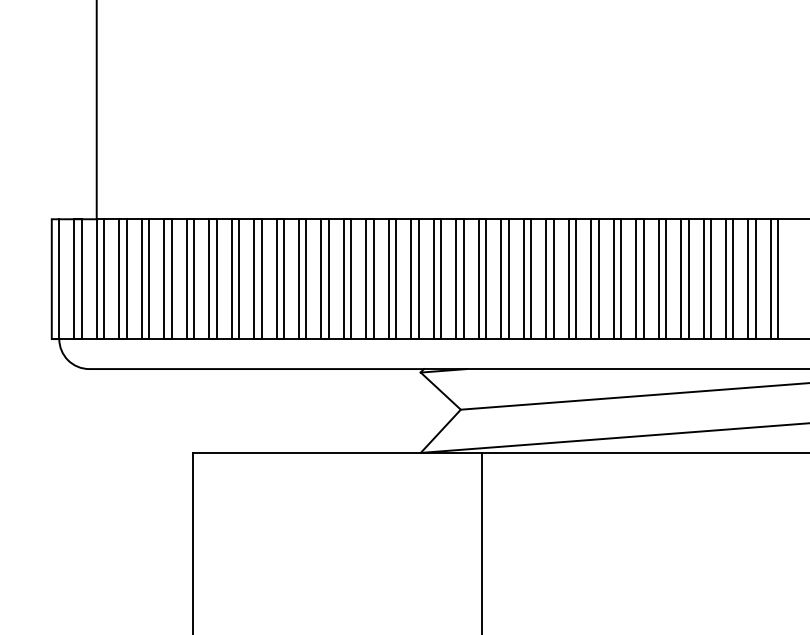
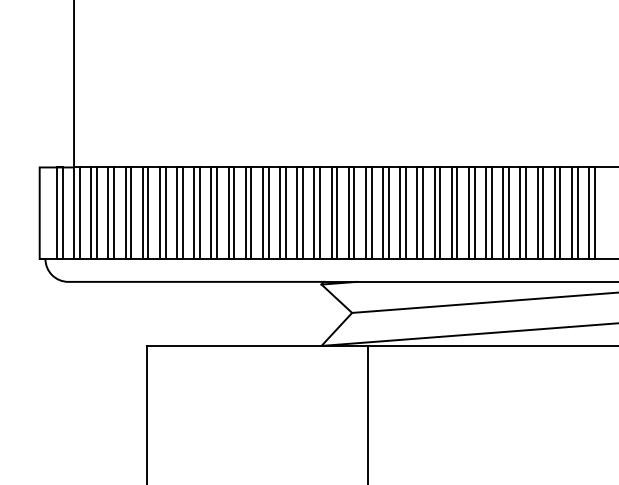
line: (59, 279) -> (45, 213), removed

